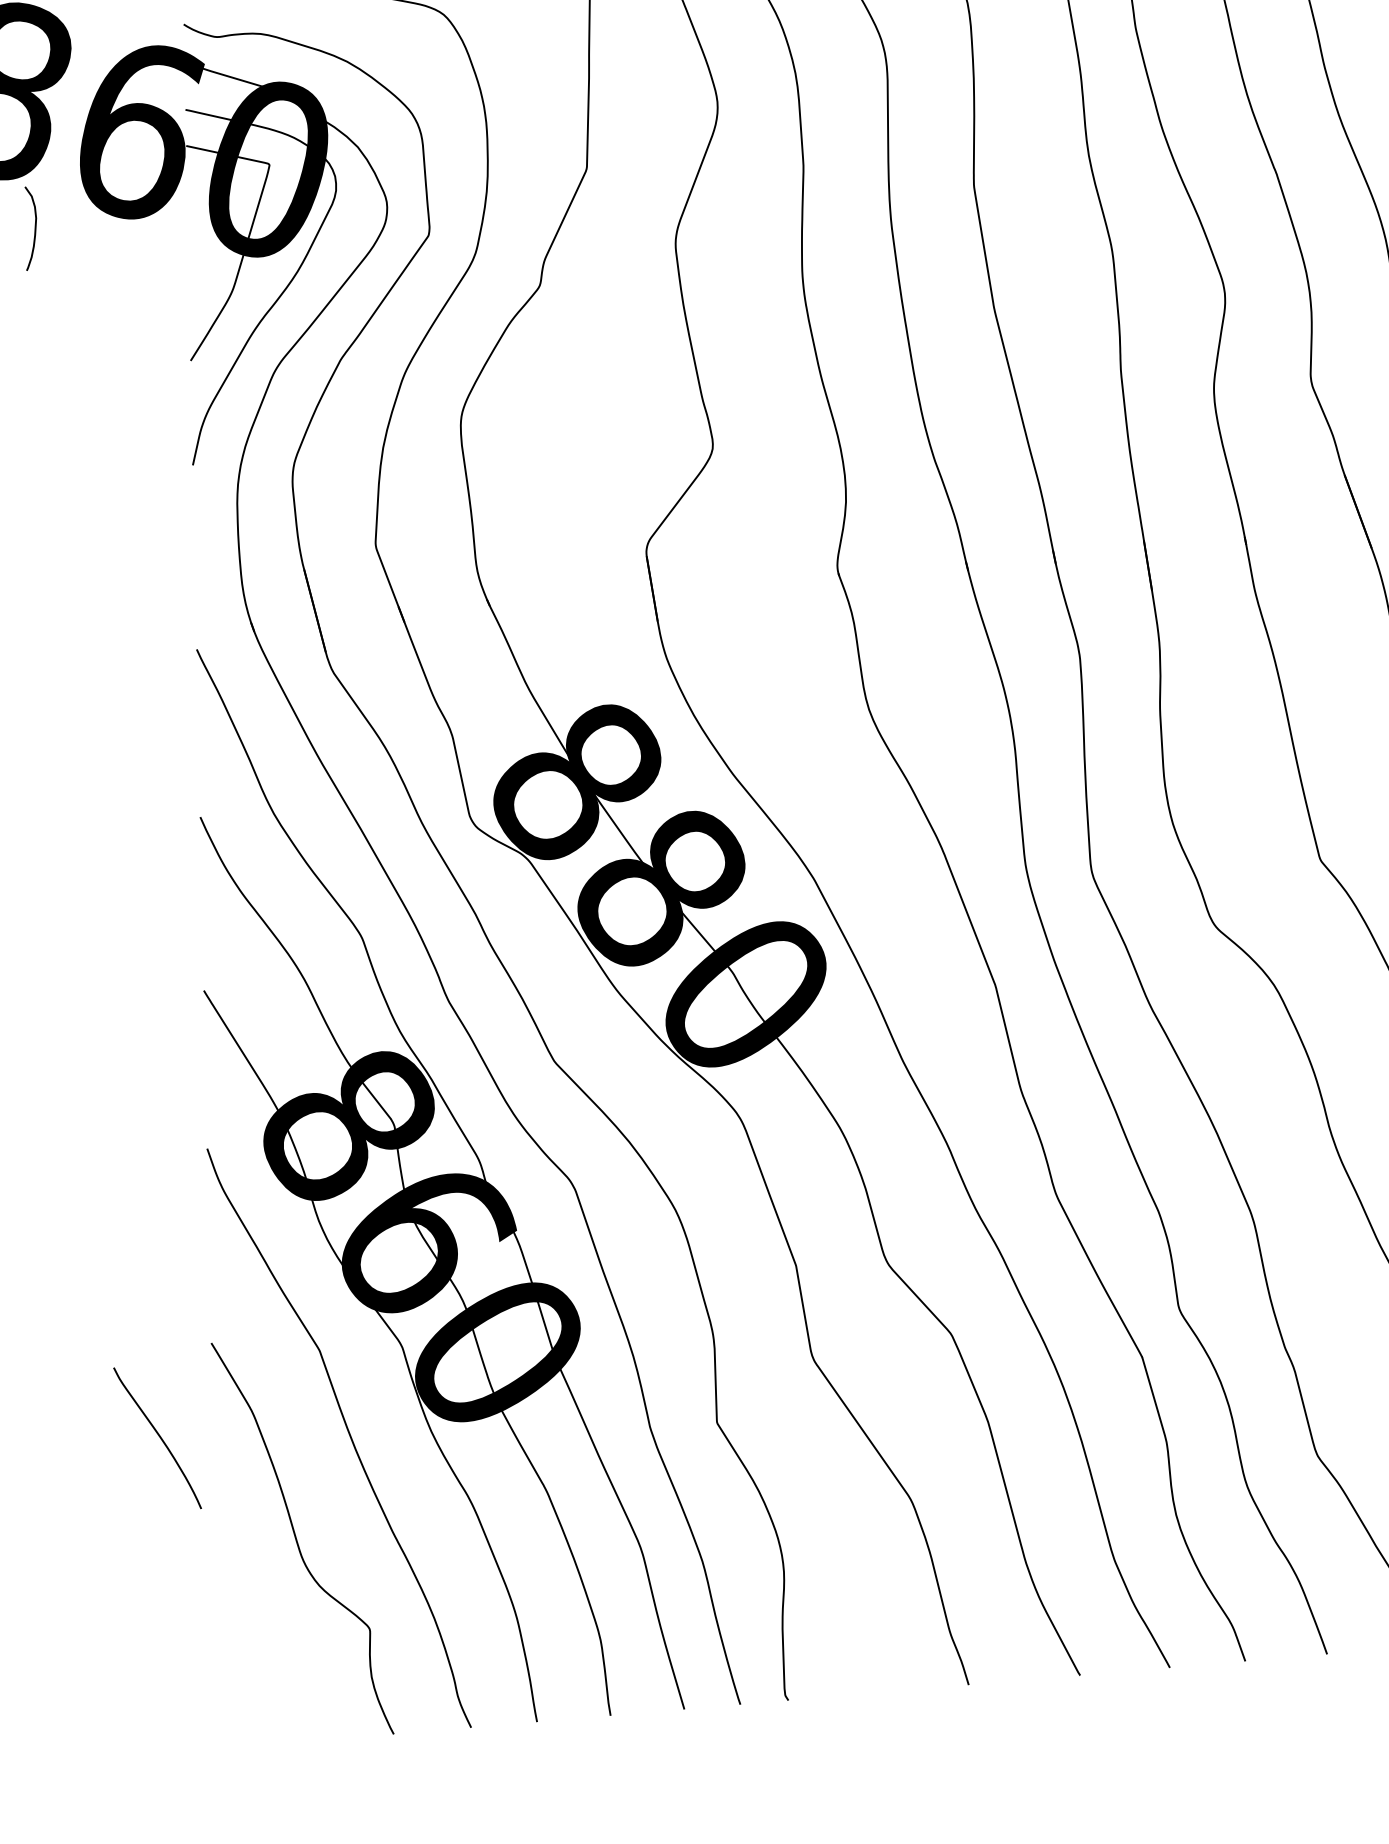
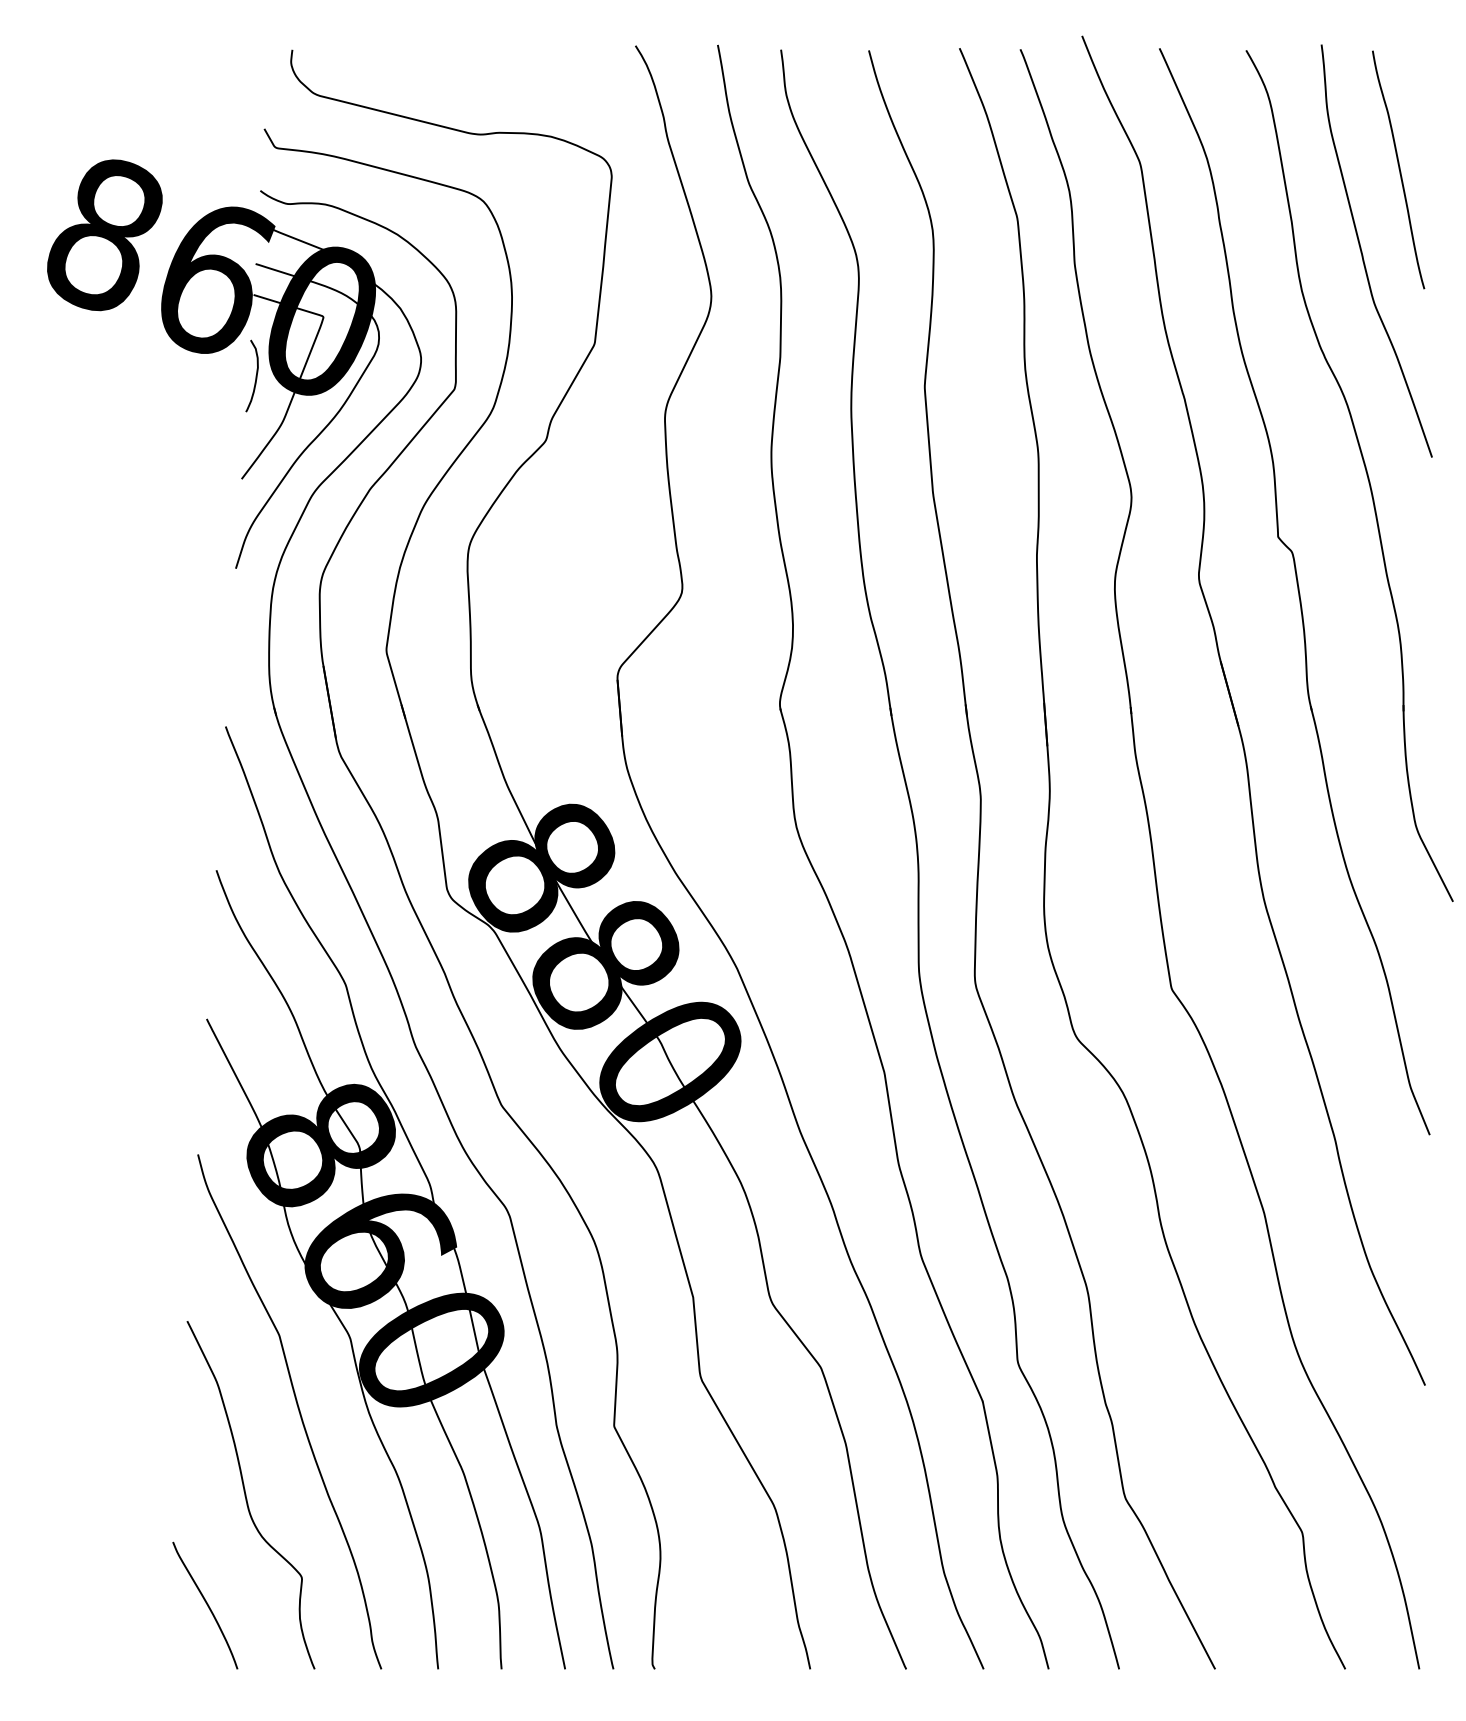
curve: (34, 227) -> (255, 375), moved
curve: (158, 1436) -> (206, 1604), moved

